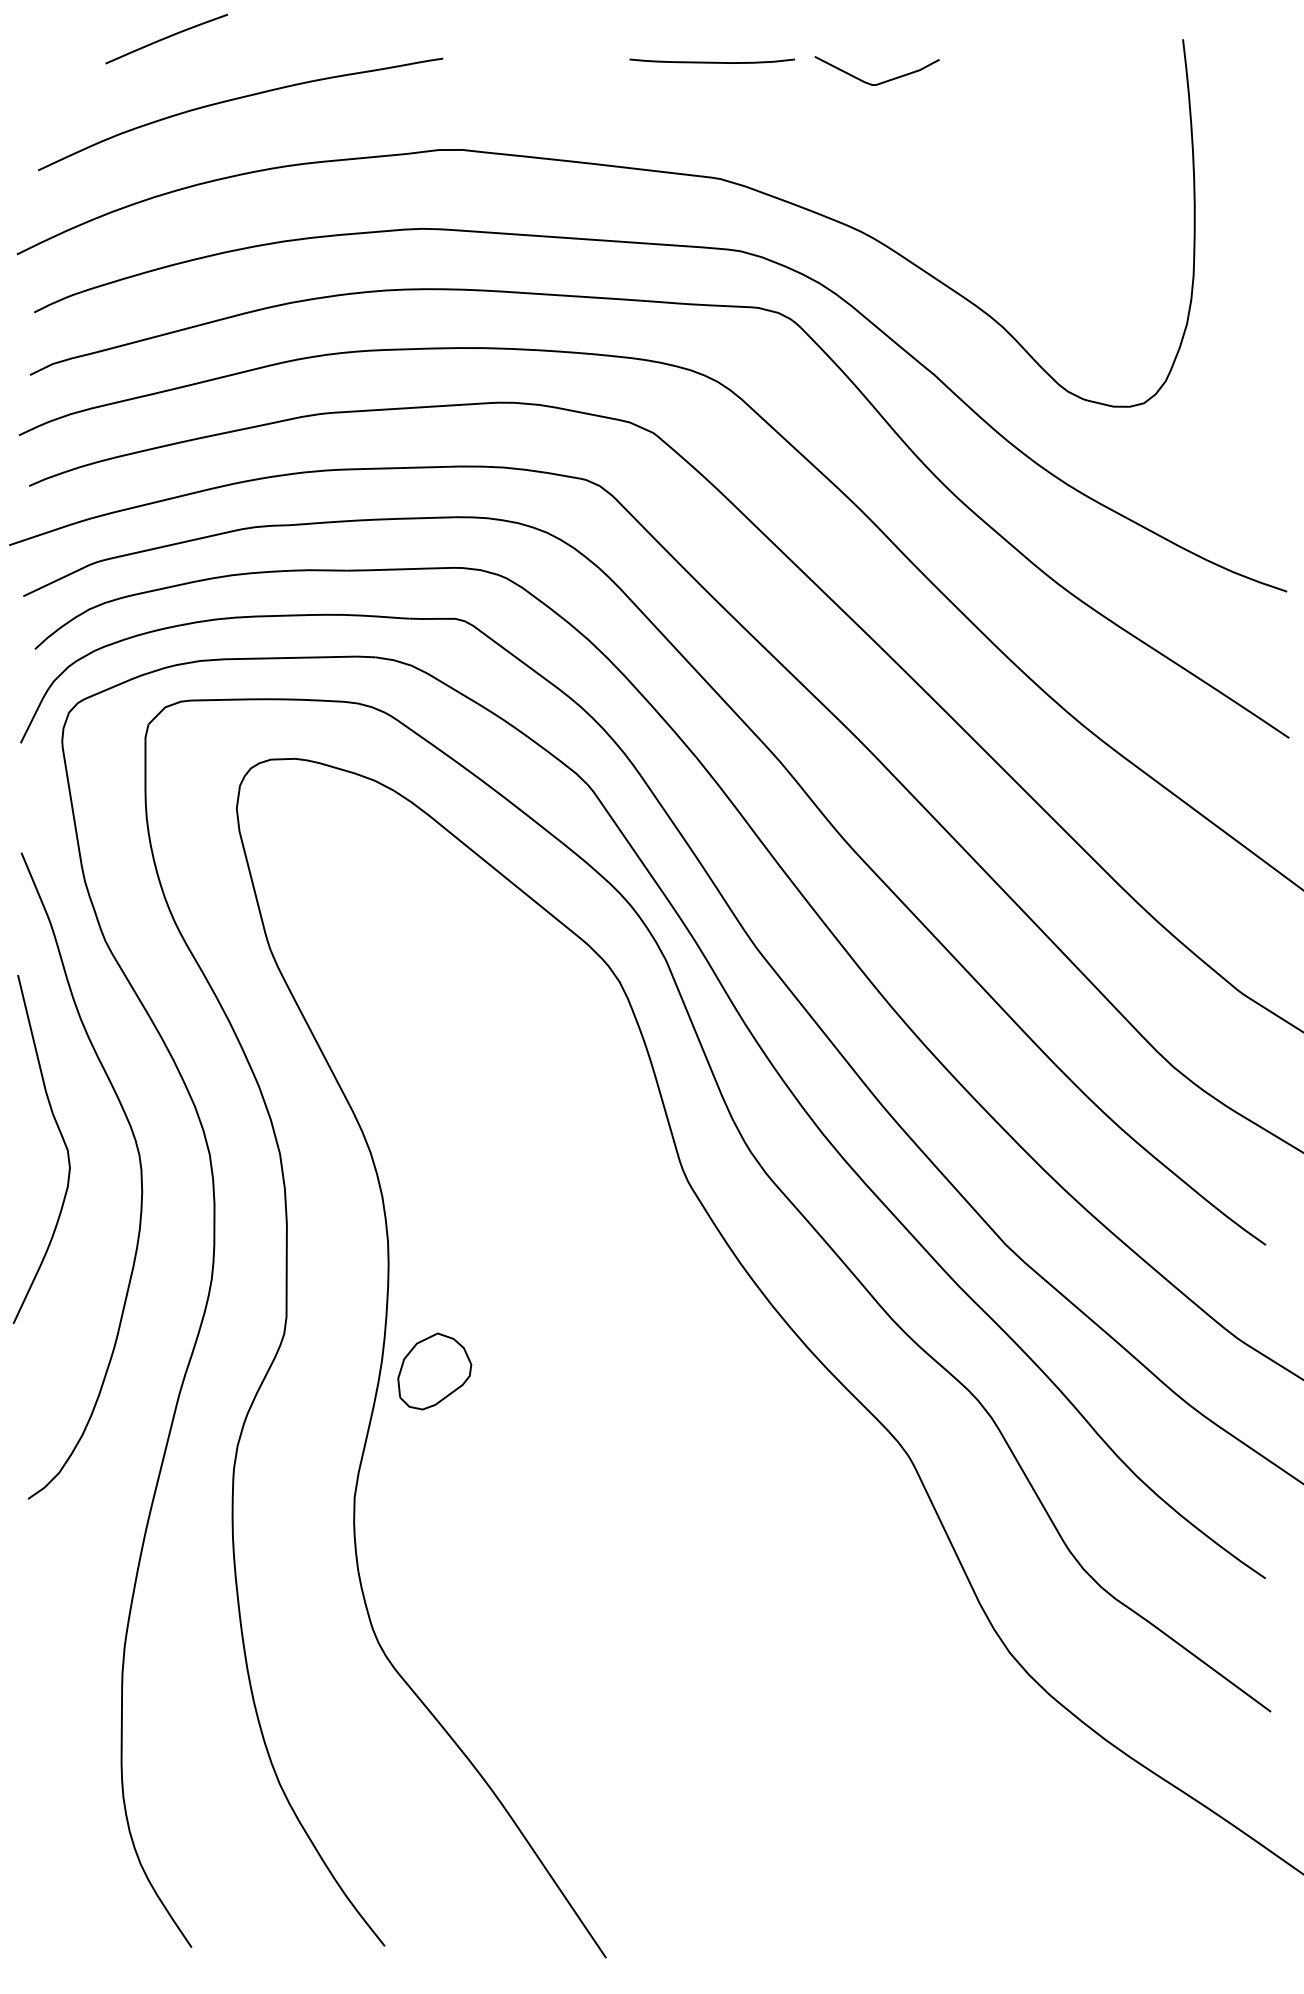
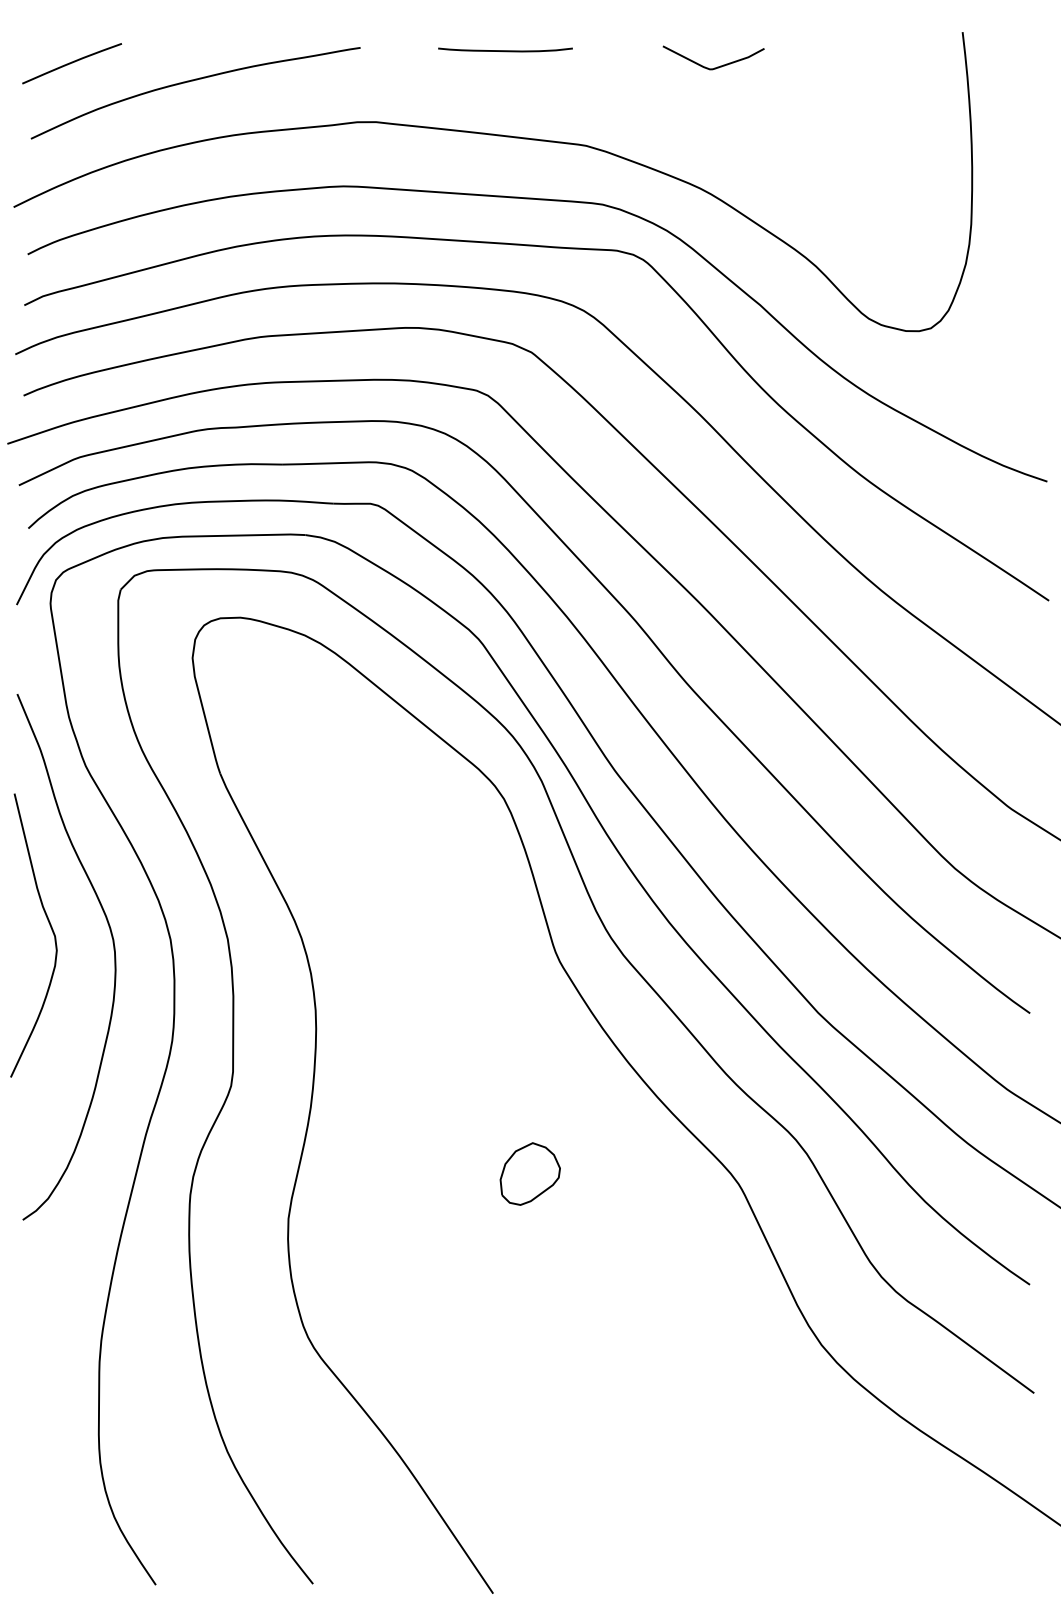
curve: (166, 38) -> (71, 63), moved
curve: (711, 61) -> (504, 50), moved
part: (434, 1371) -> (530, 1174), moved

